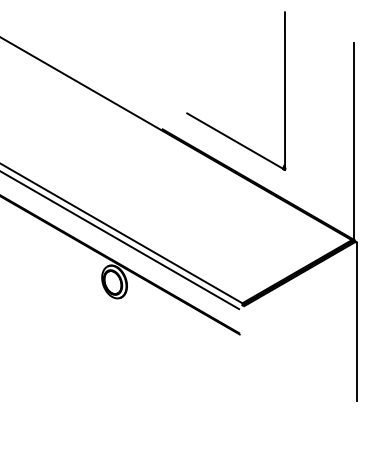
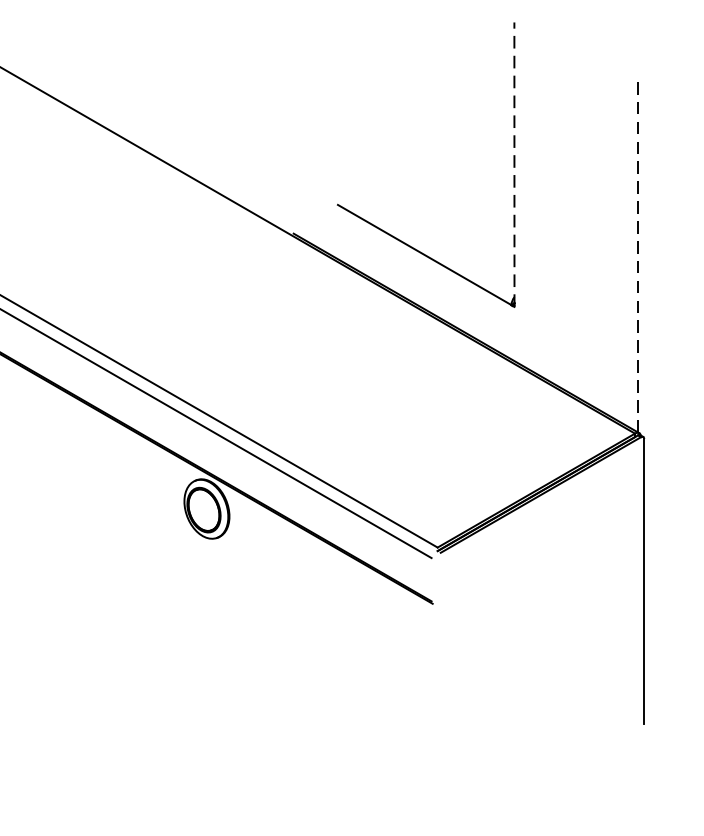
line: (285, 91) -> (515, 165), solid -> dashed
line: (353, 140) -> (638, 253), solid -> dashed

